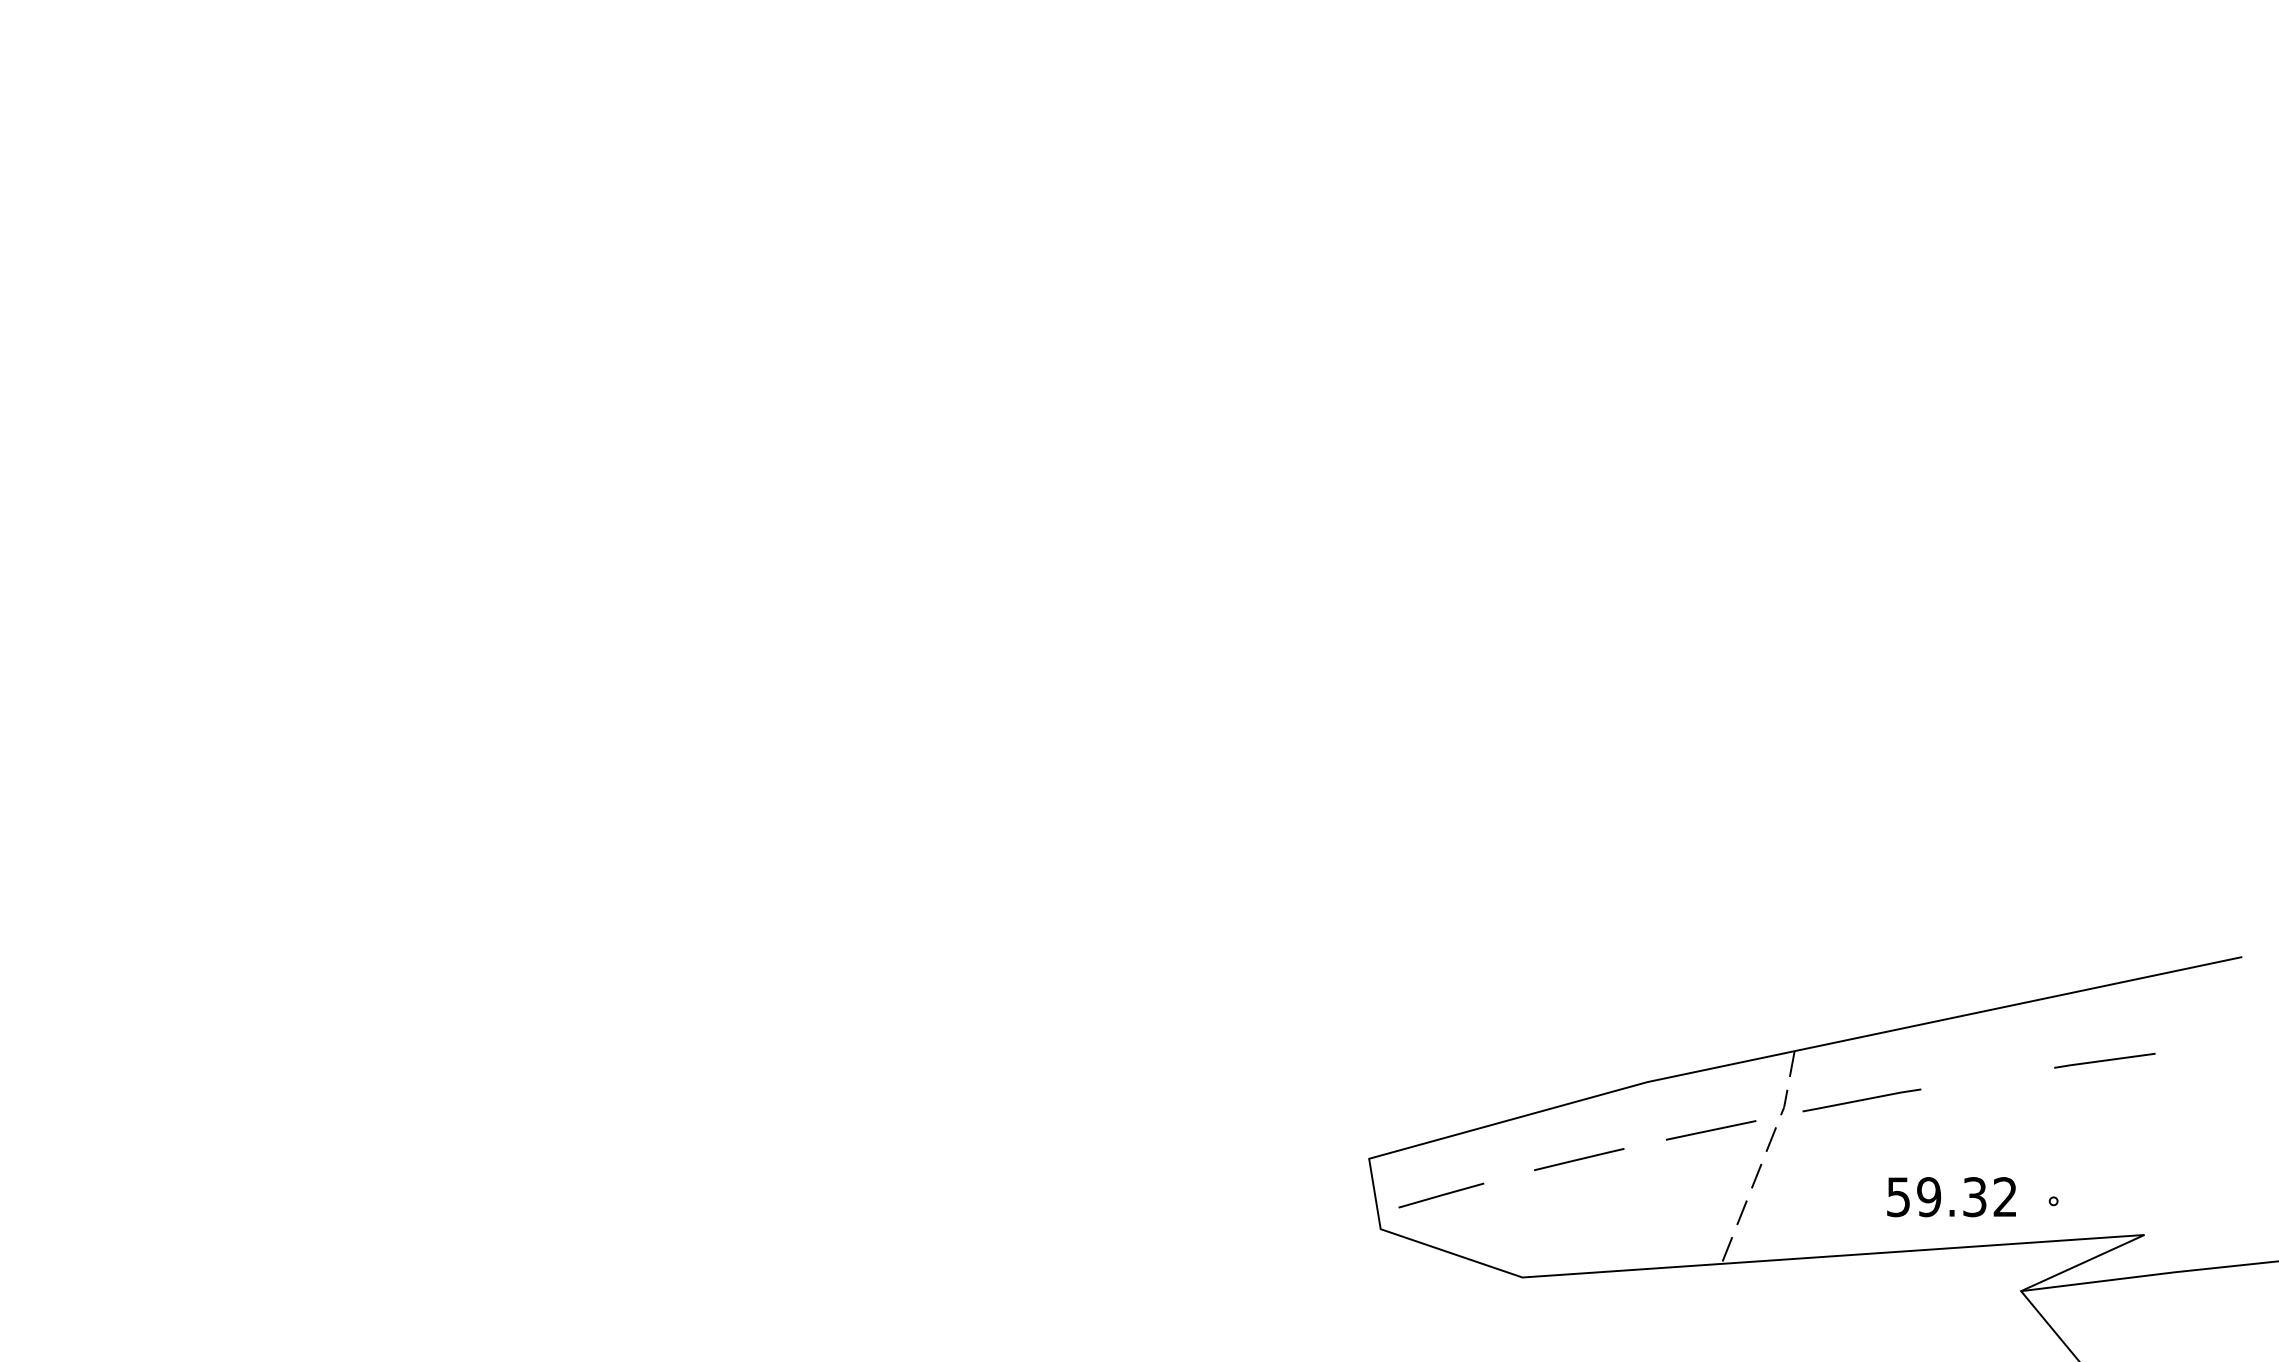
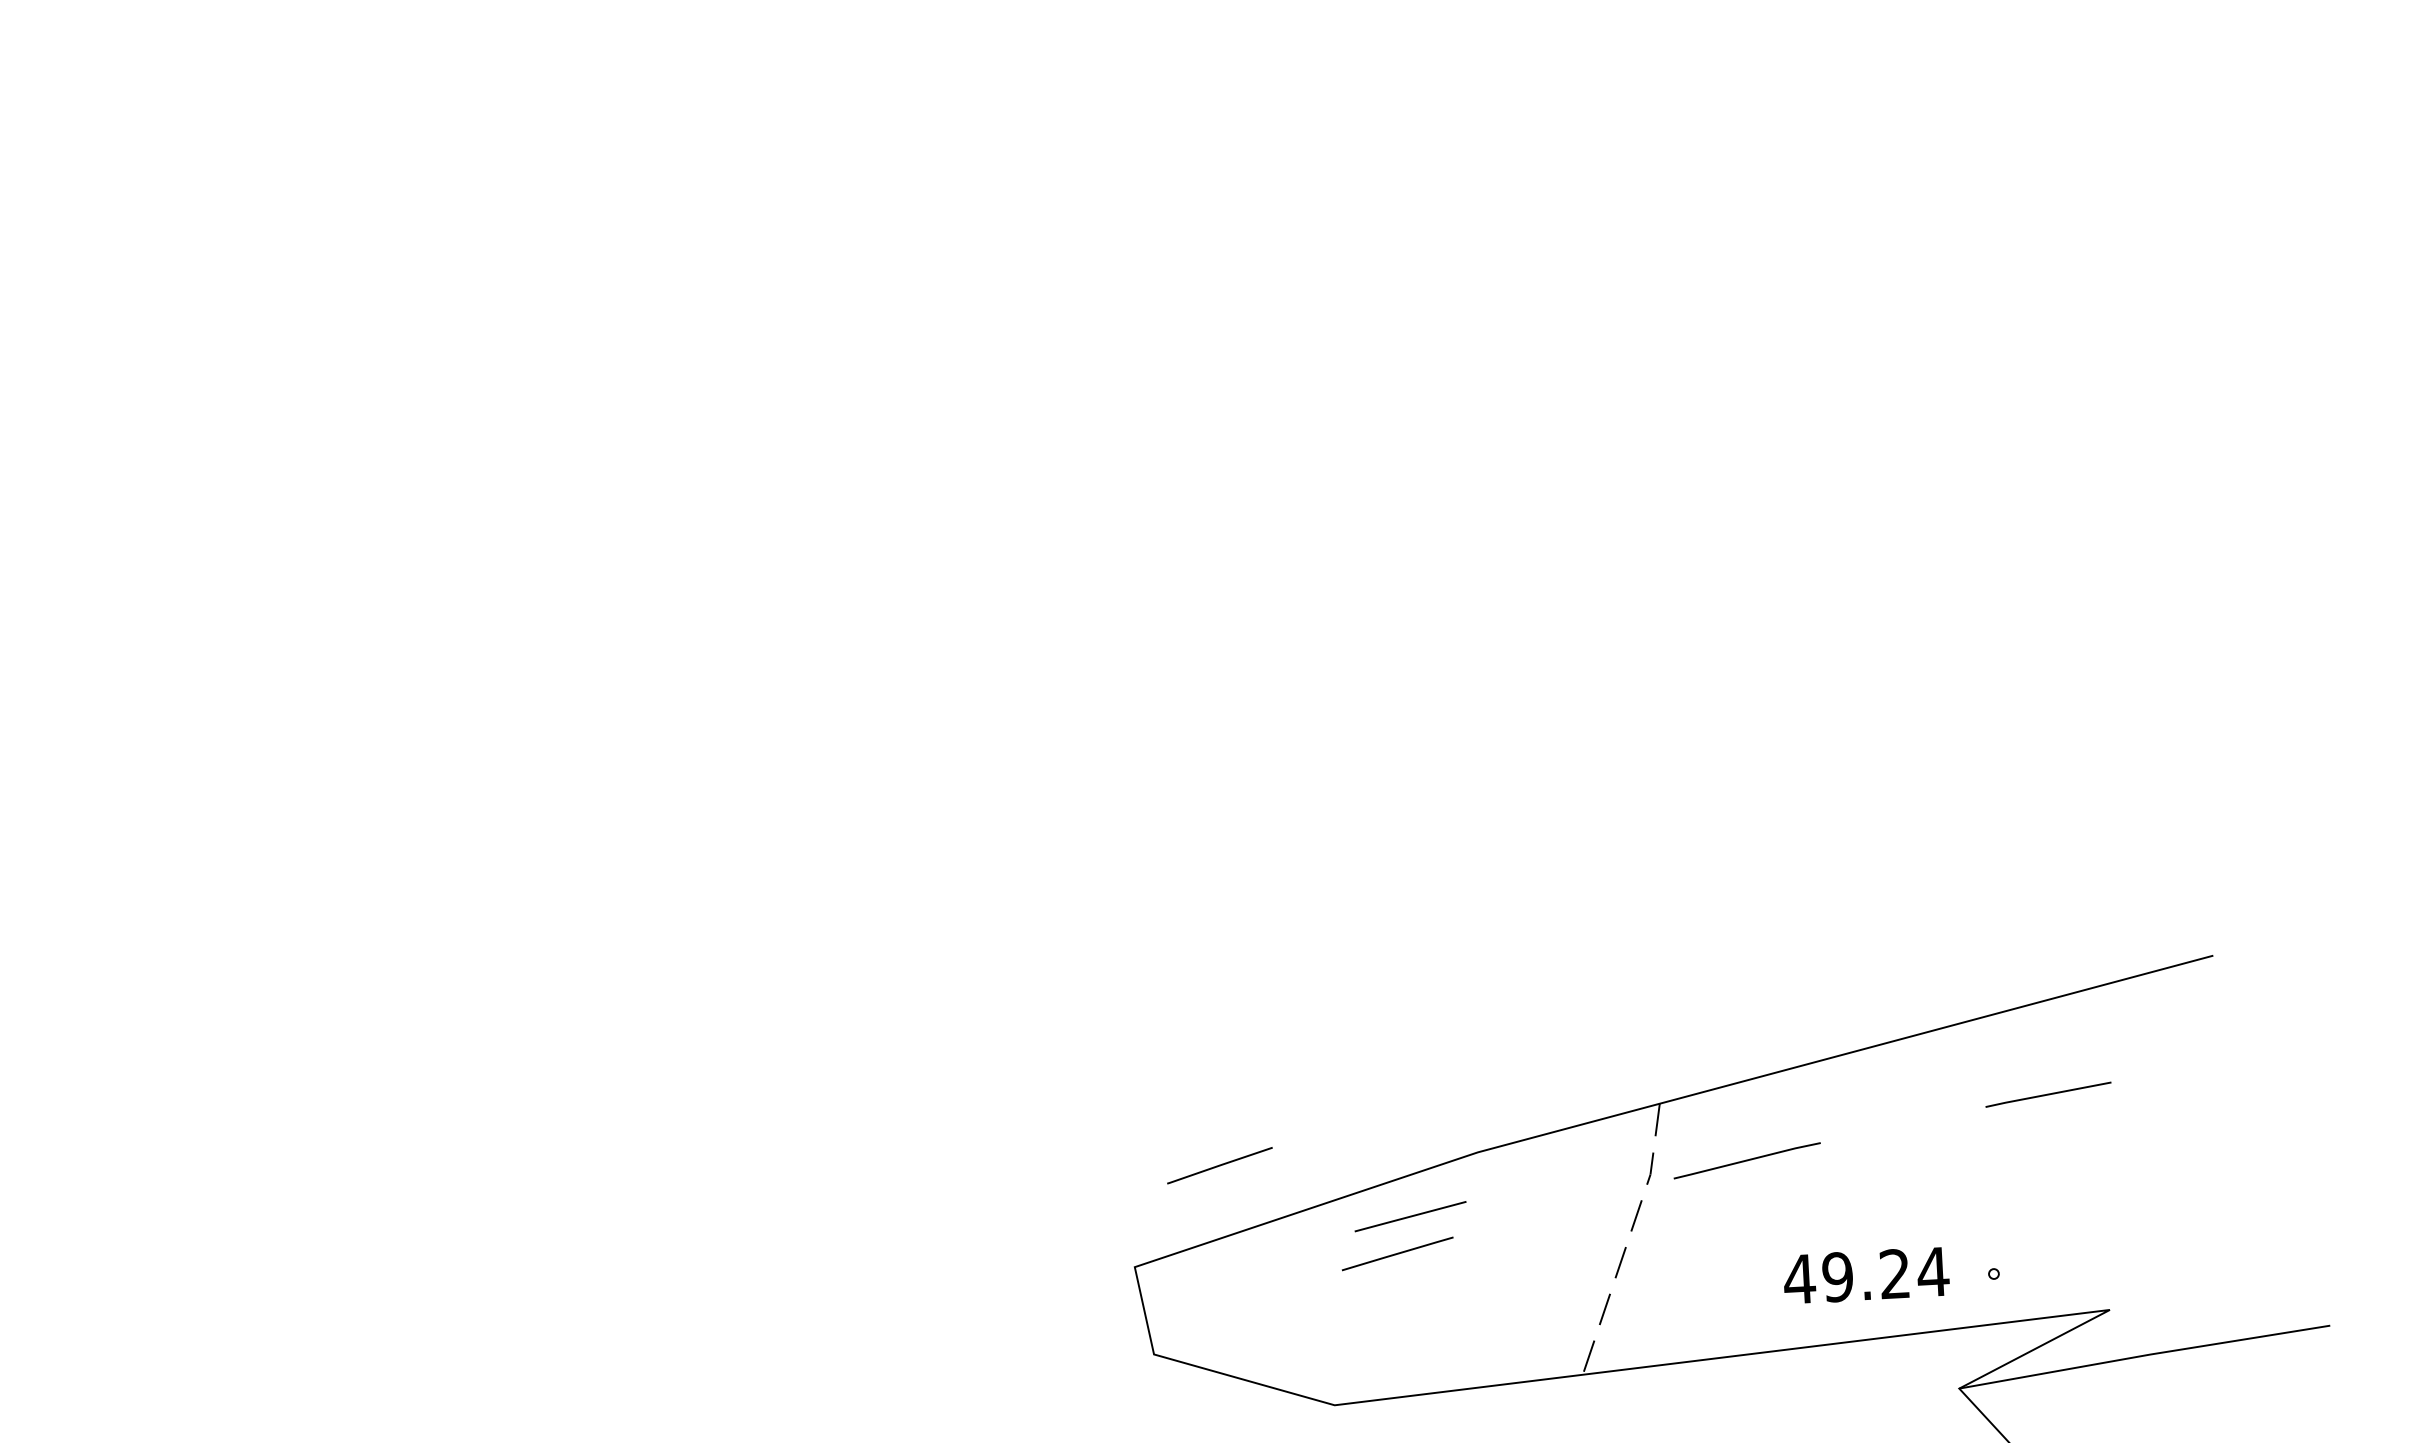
line: (1711, 1130) -> (1411, 1216), moved
line: (1441, 1195) -> (1220, 1165), moved
text: (1951, 1197) -> (1865, 1276), 59.32 -> 49.24

